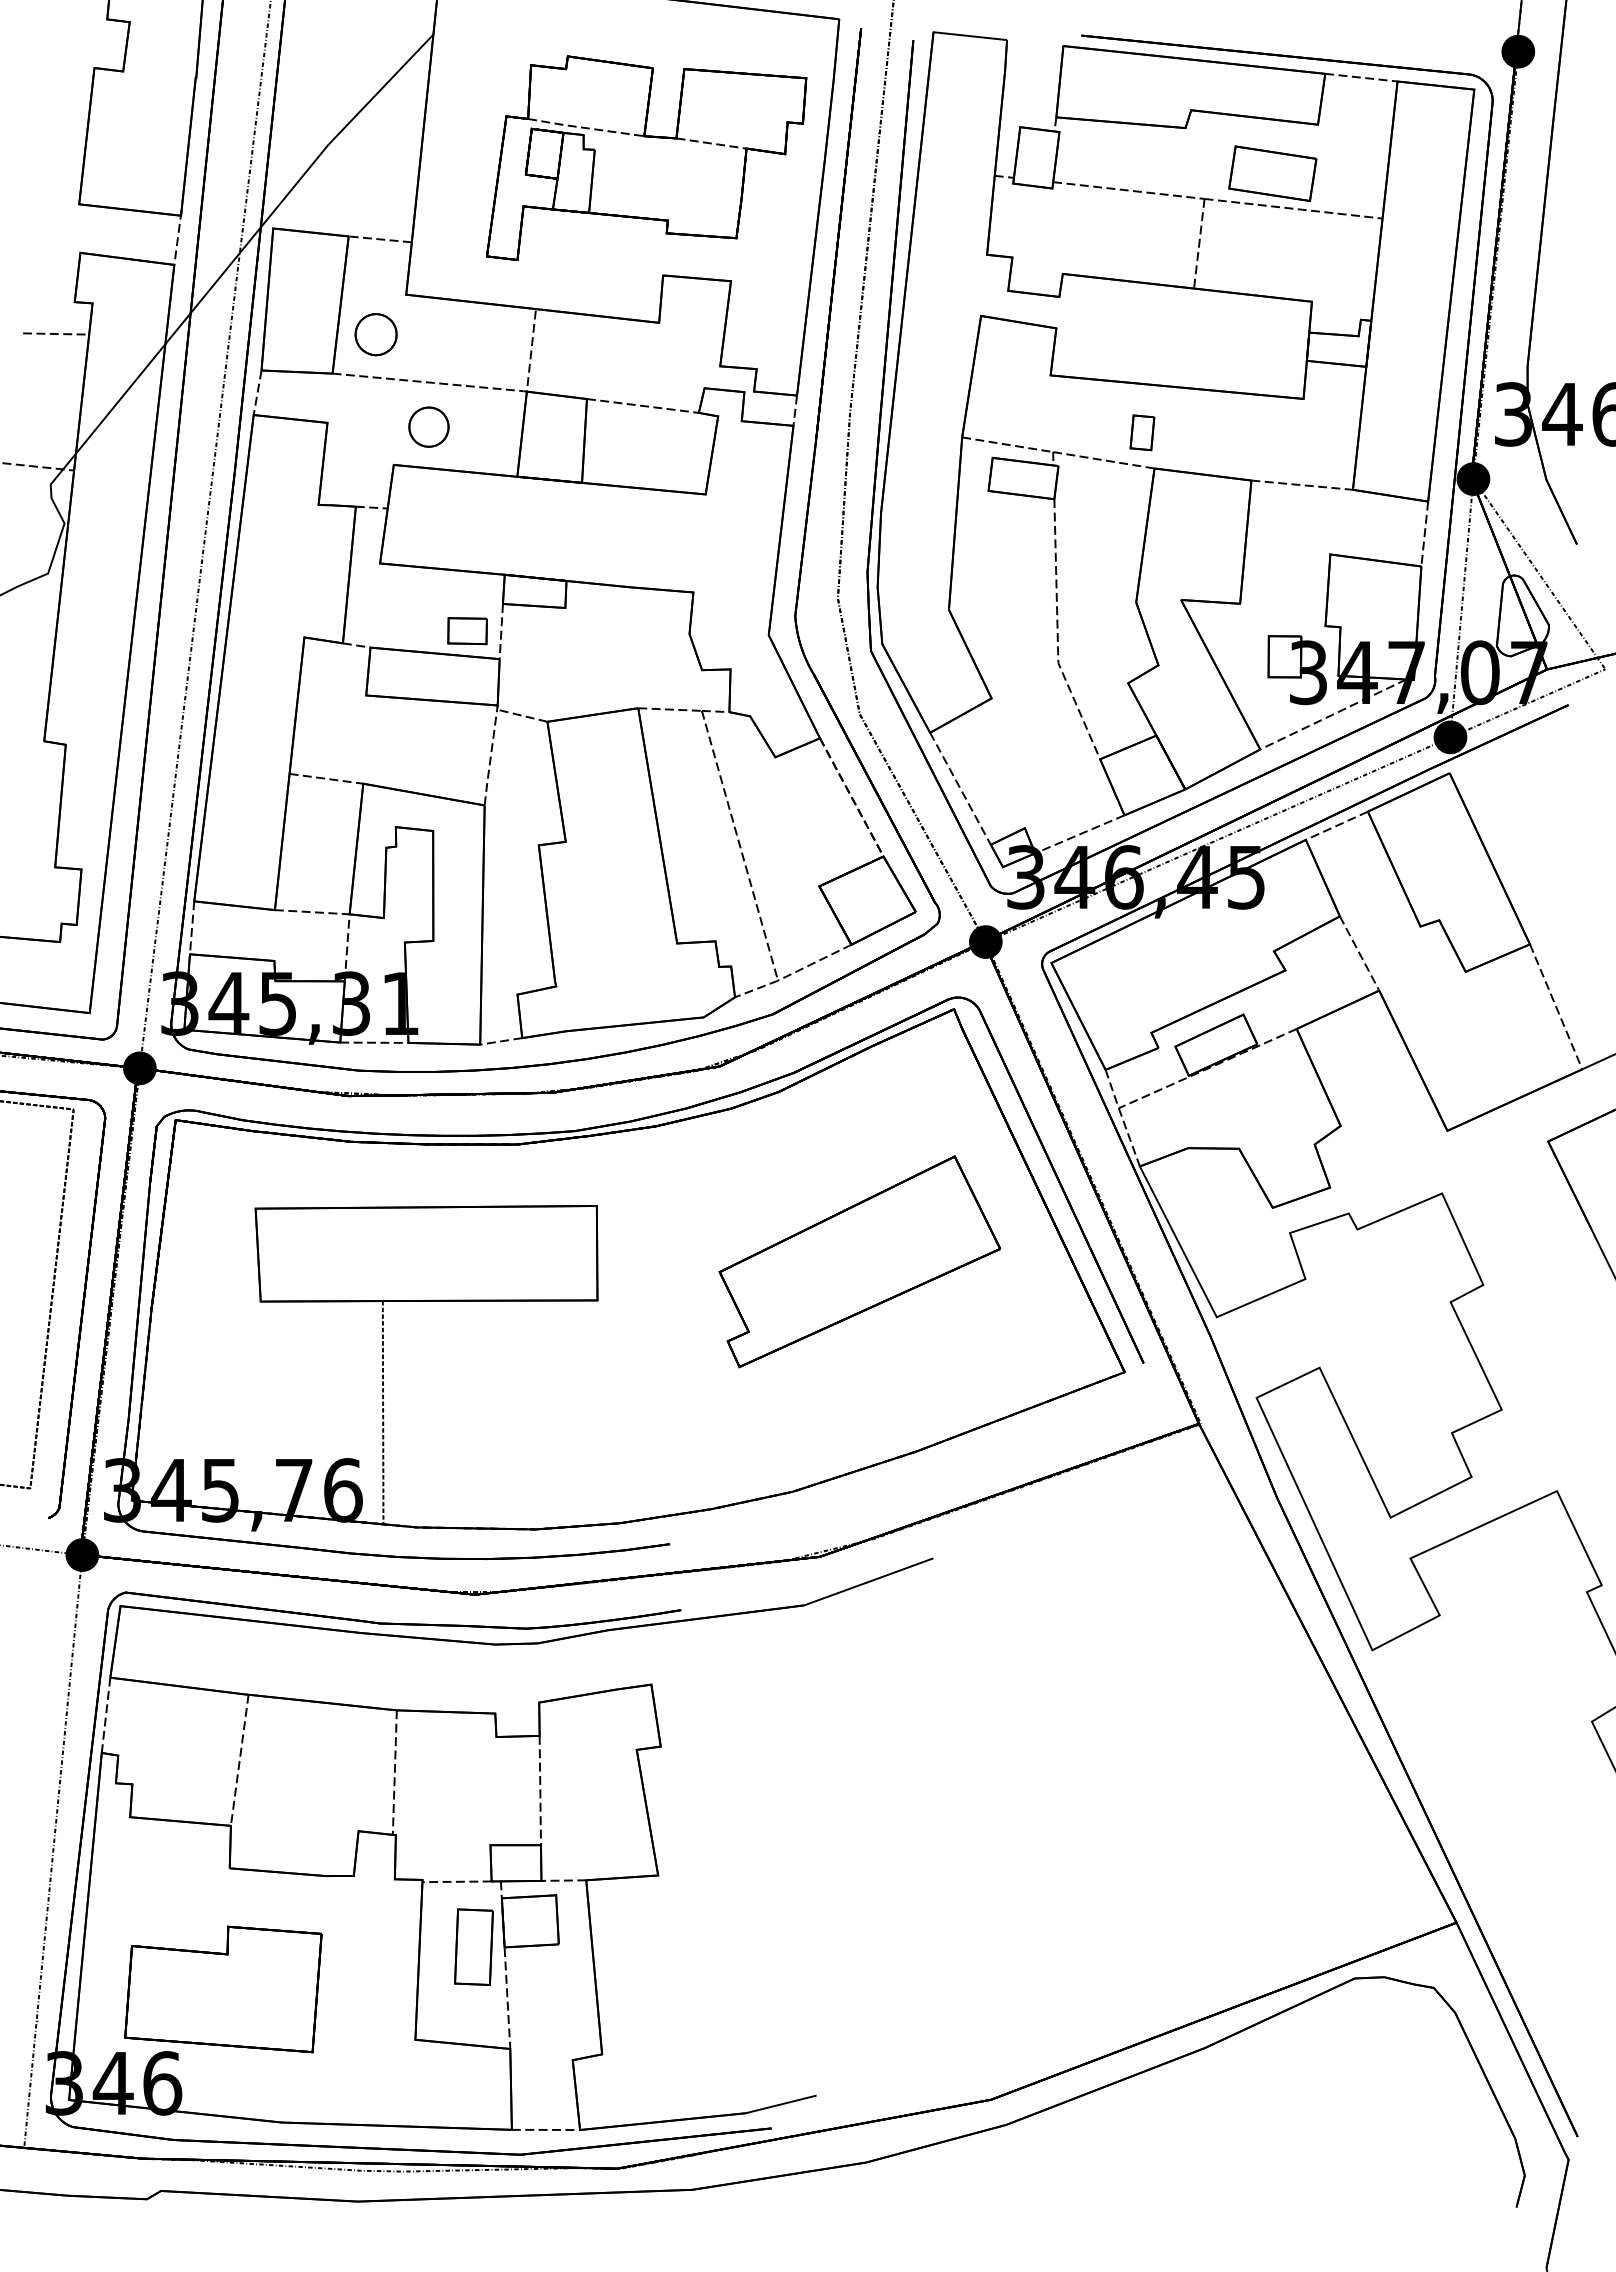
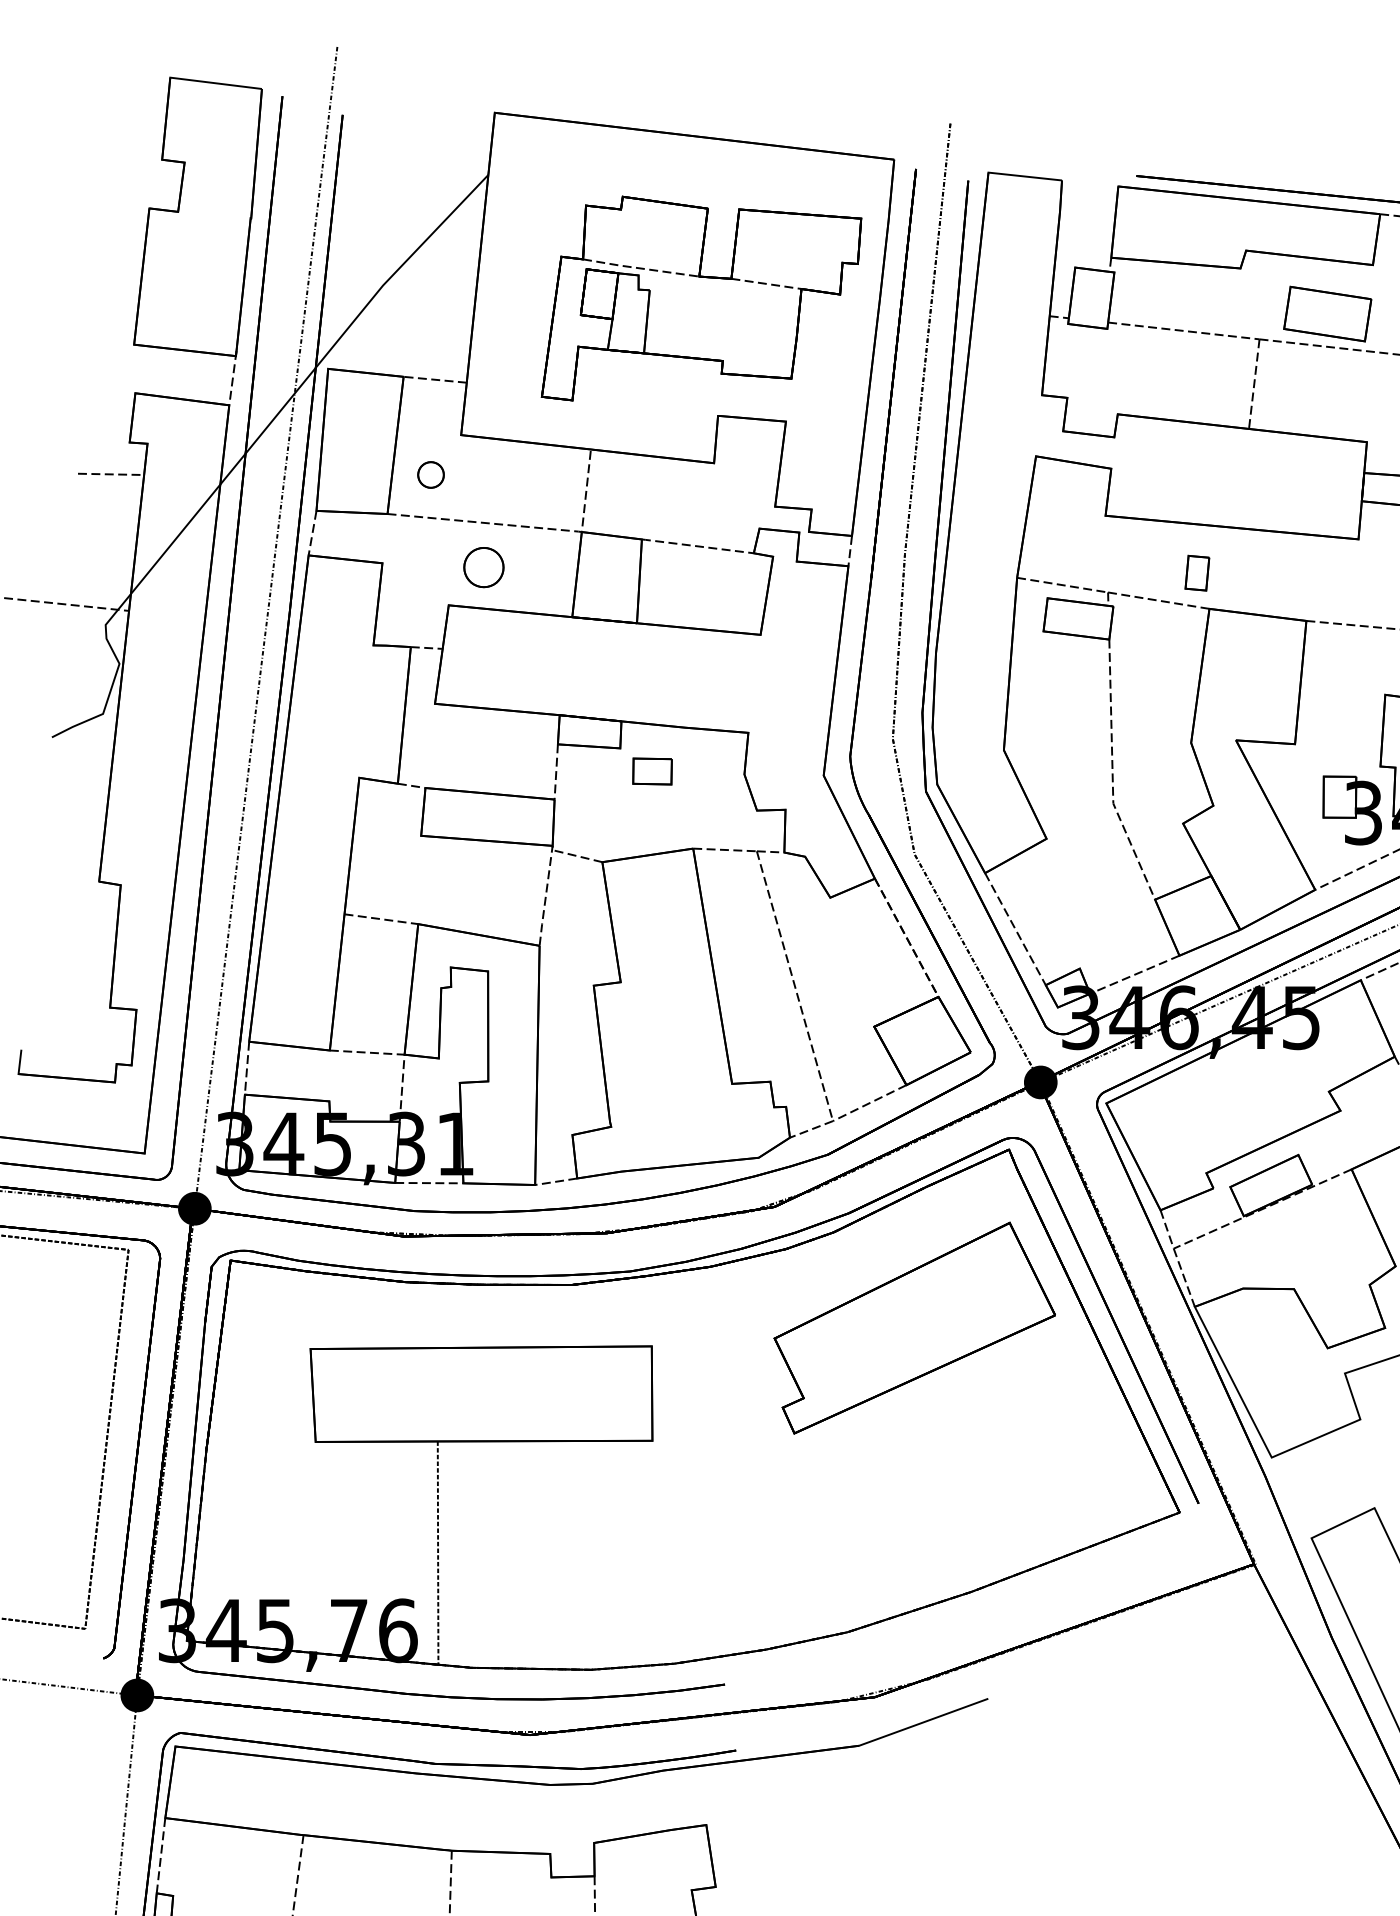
part: (375, 334) -> (430, 474), size x0.62
part: (467, 631) -> (652, 771), moved
part: (859, 1261) -> (914, 1327), moved

